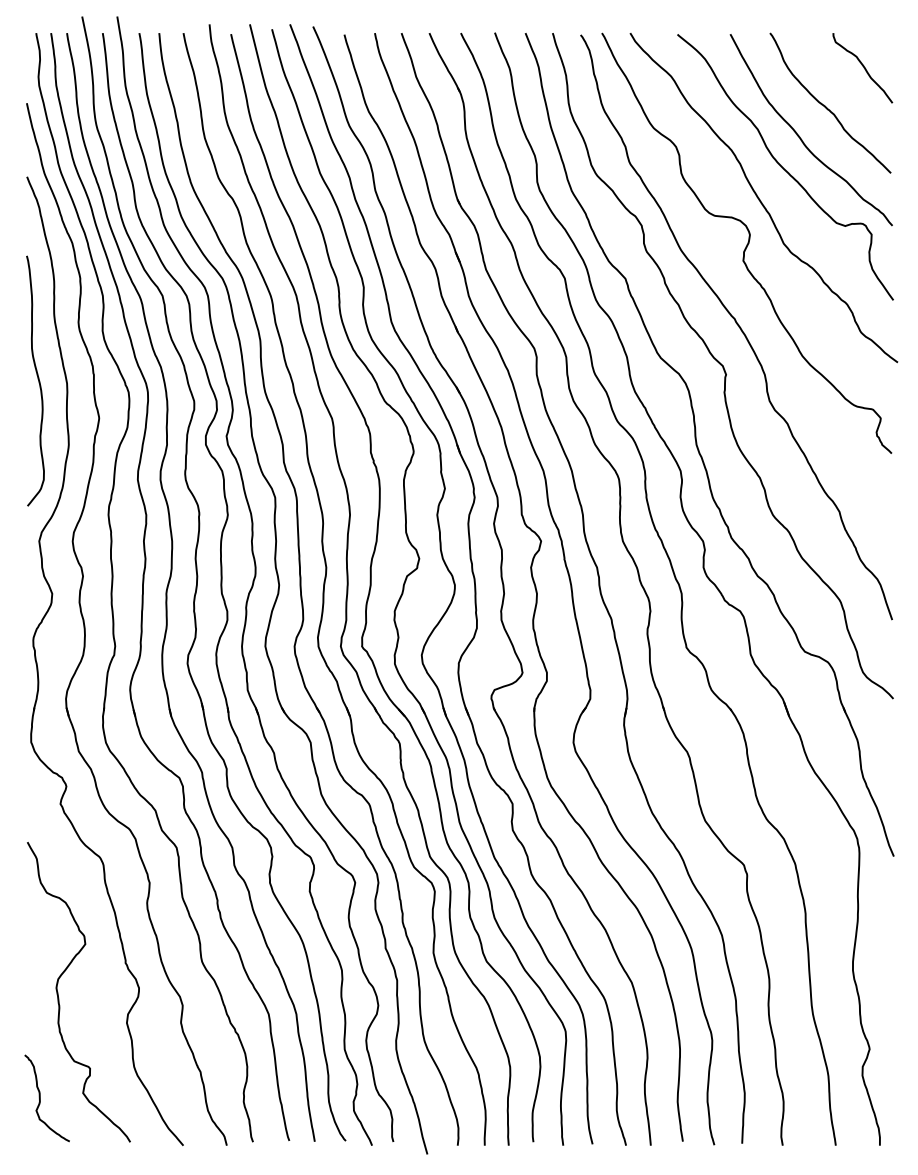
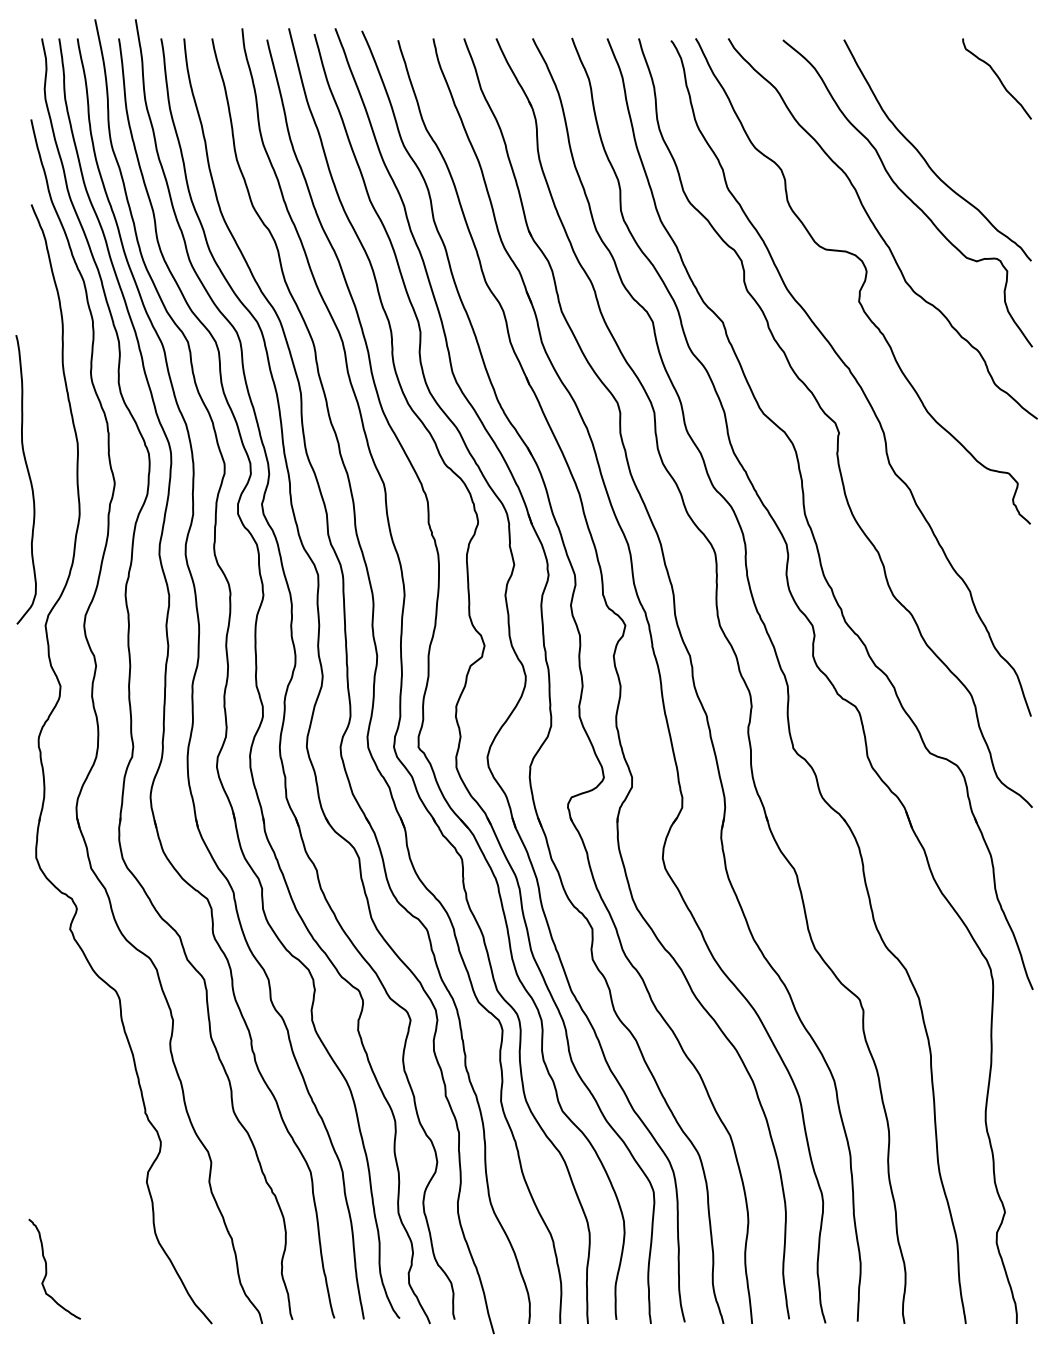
curve: (826, 106) -> (955, 123), removed
curve: (37, 379) -> (28, 477), moved
curve: (59, 998) -> (68, 1153), removed

